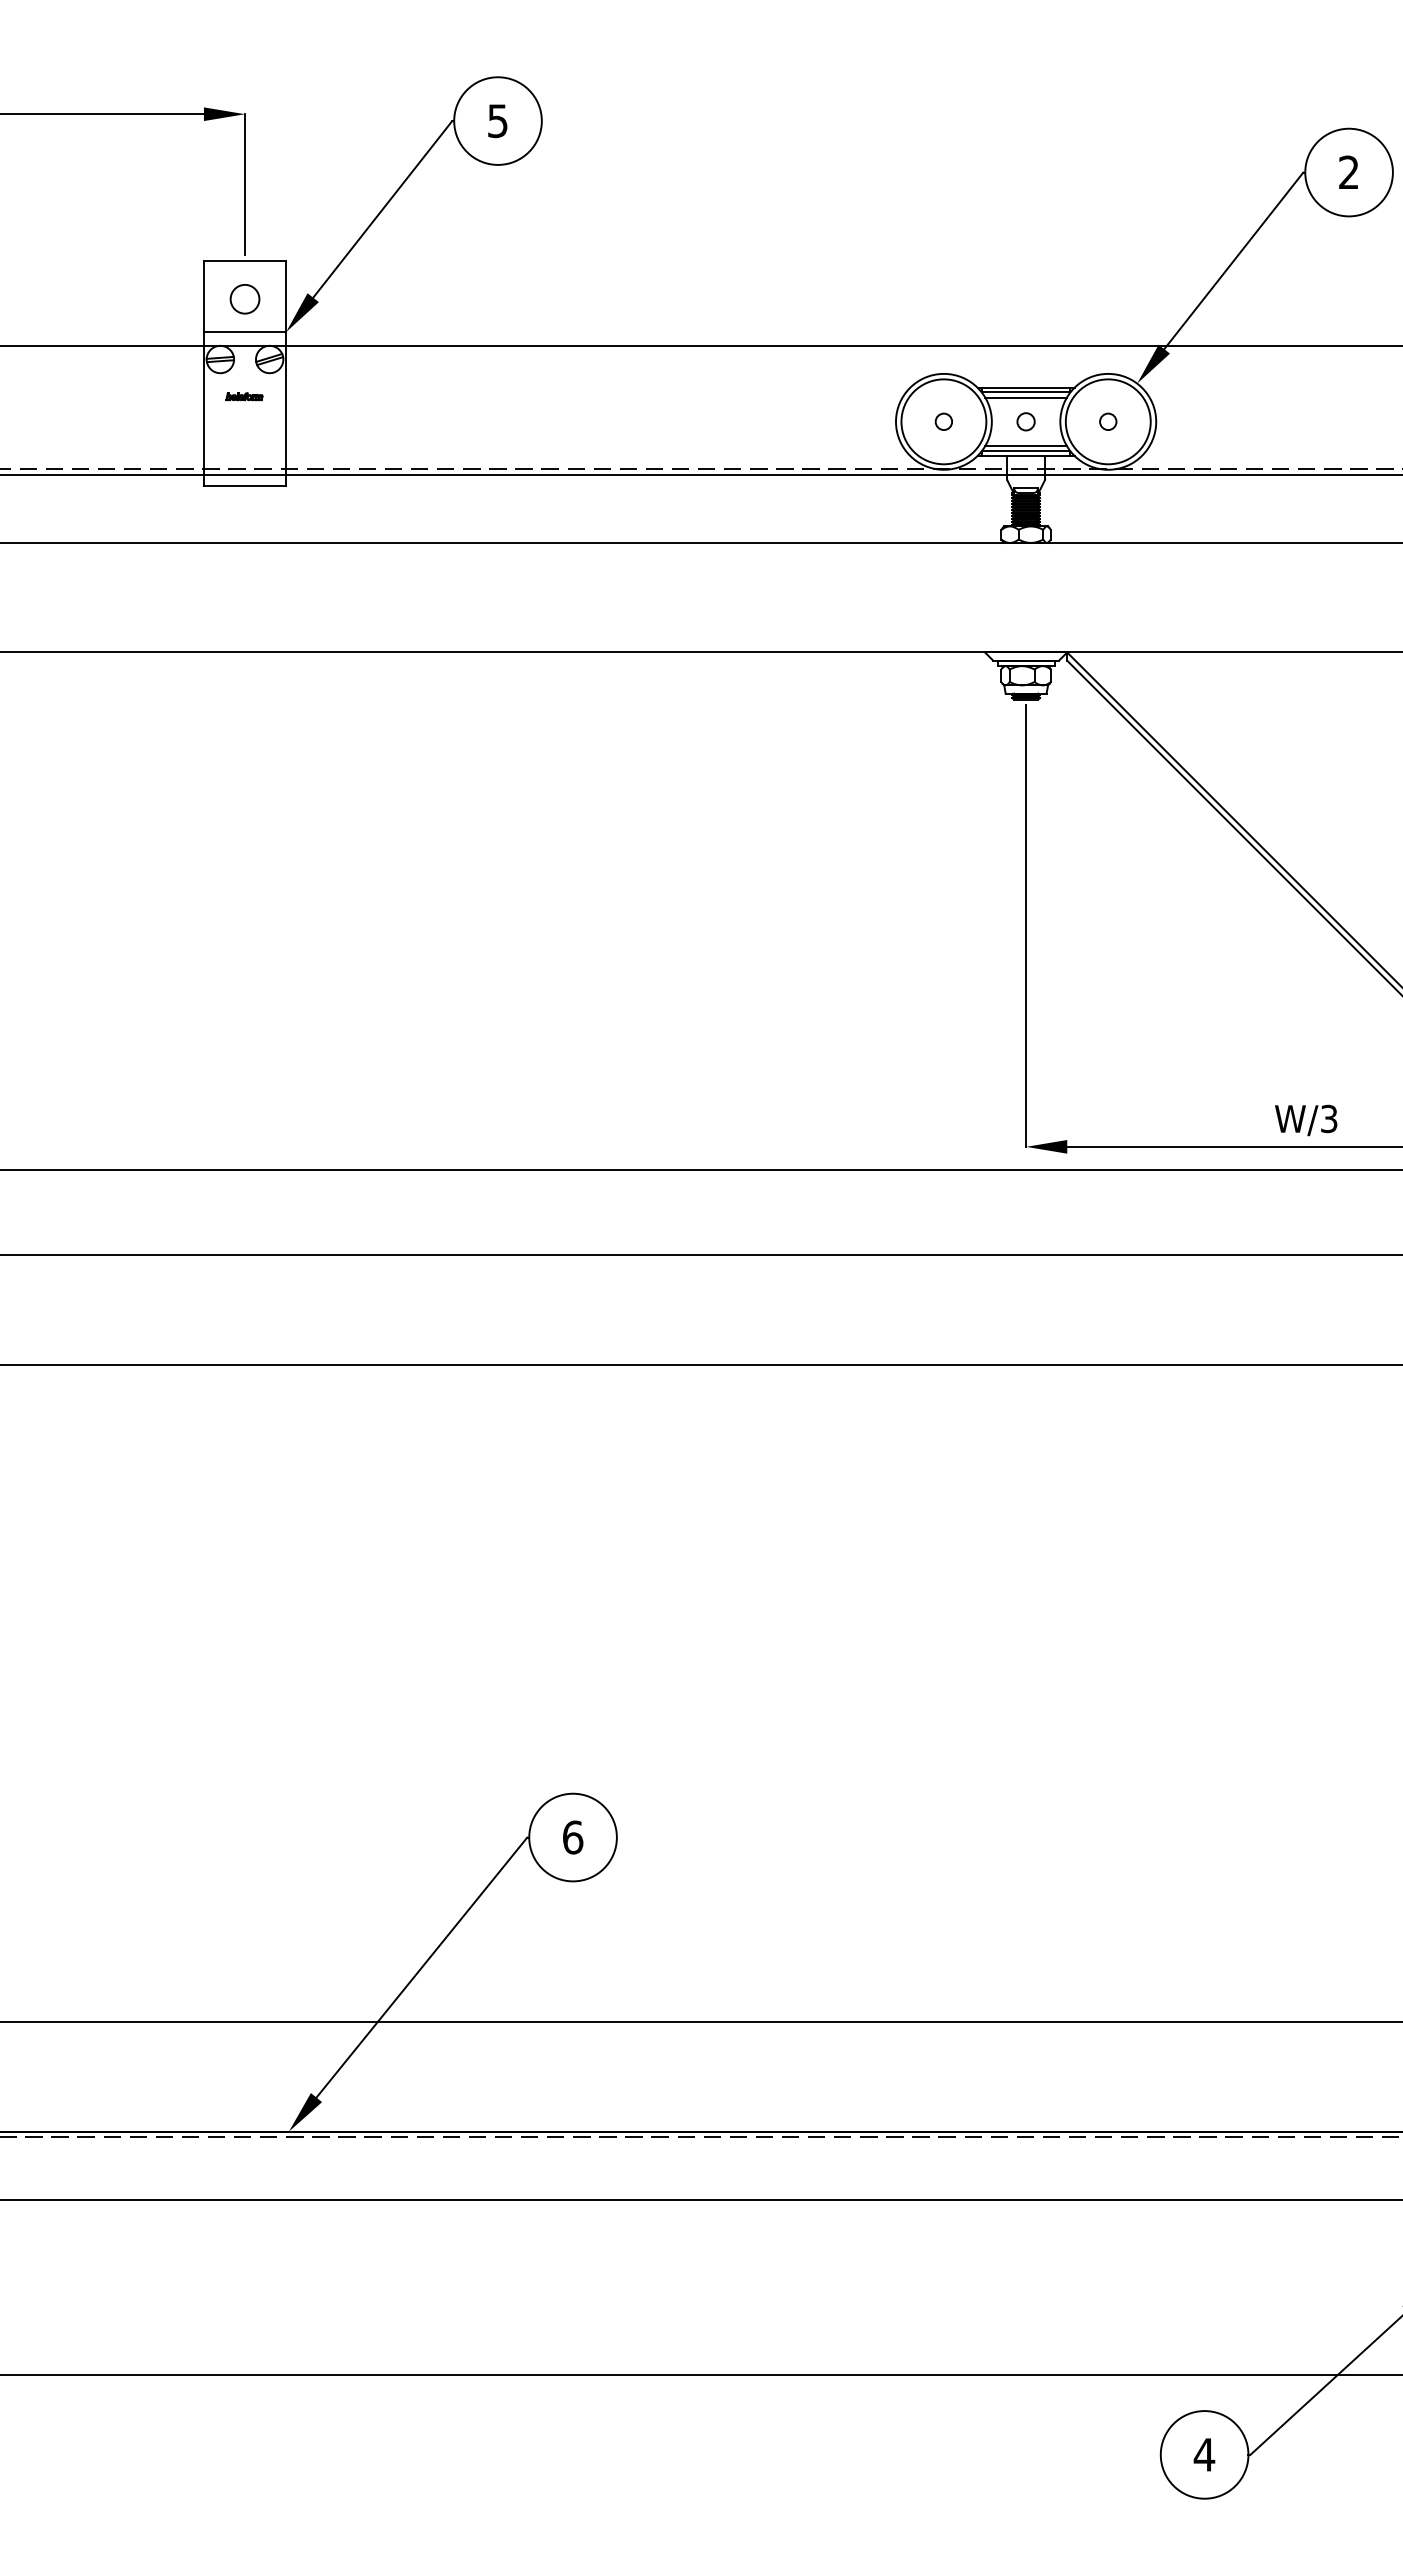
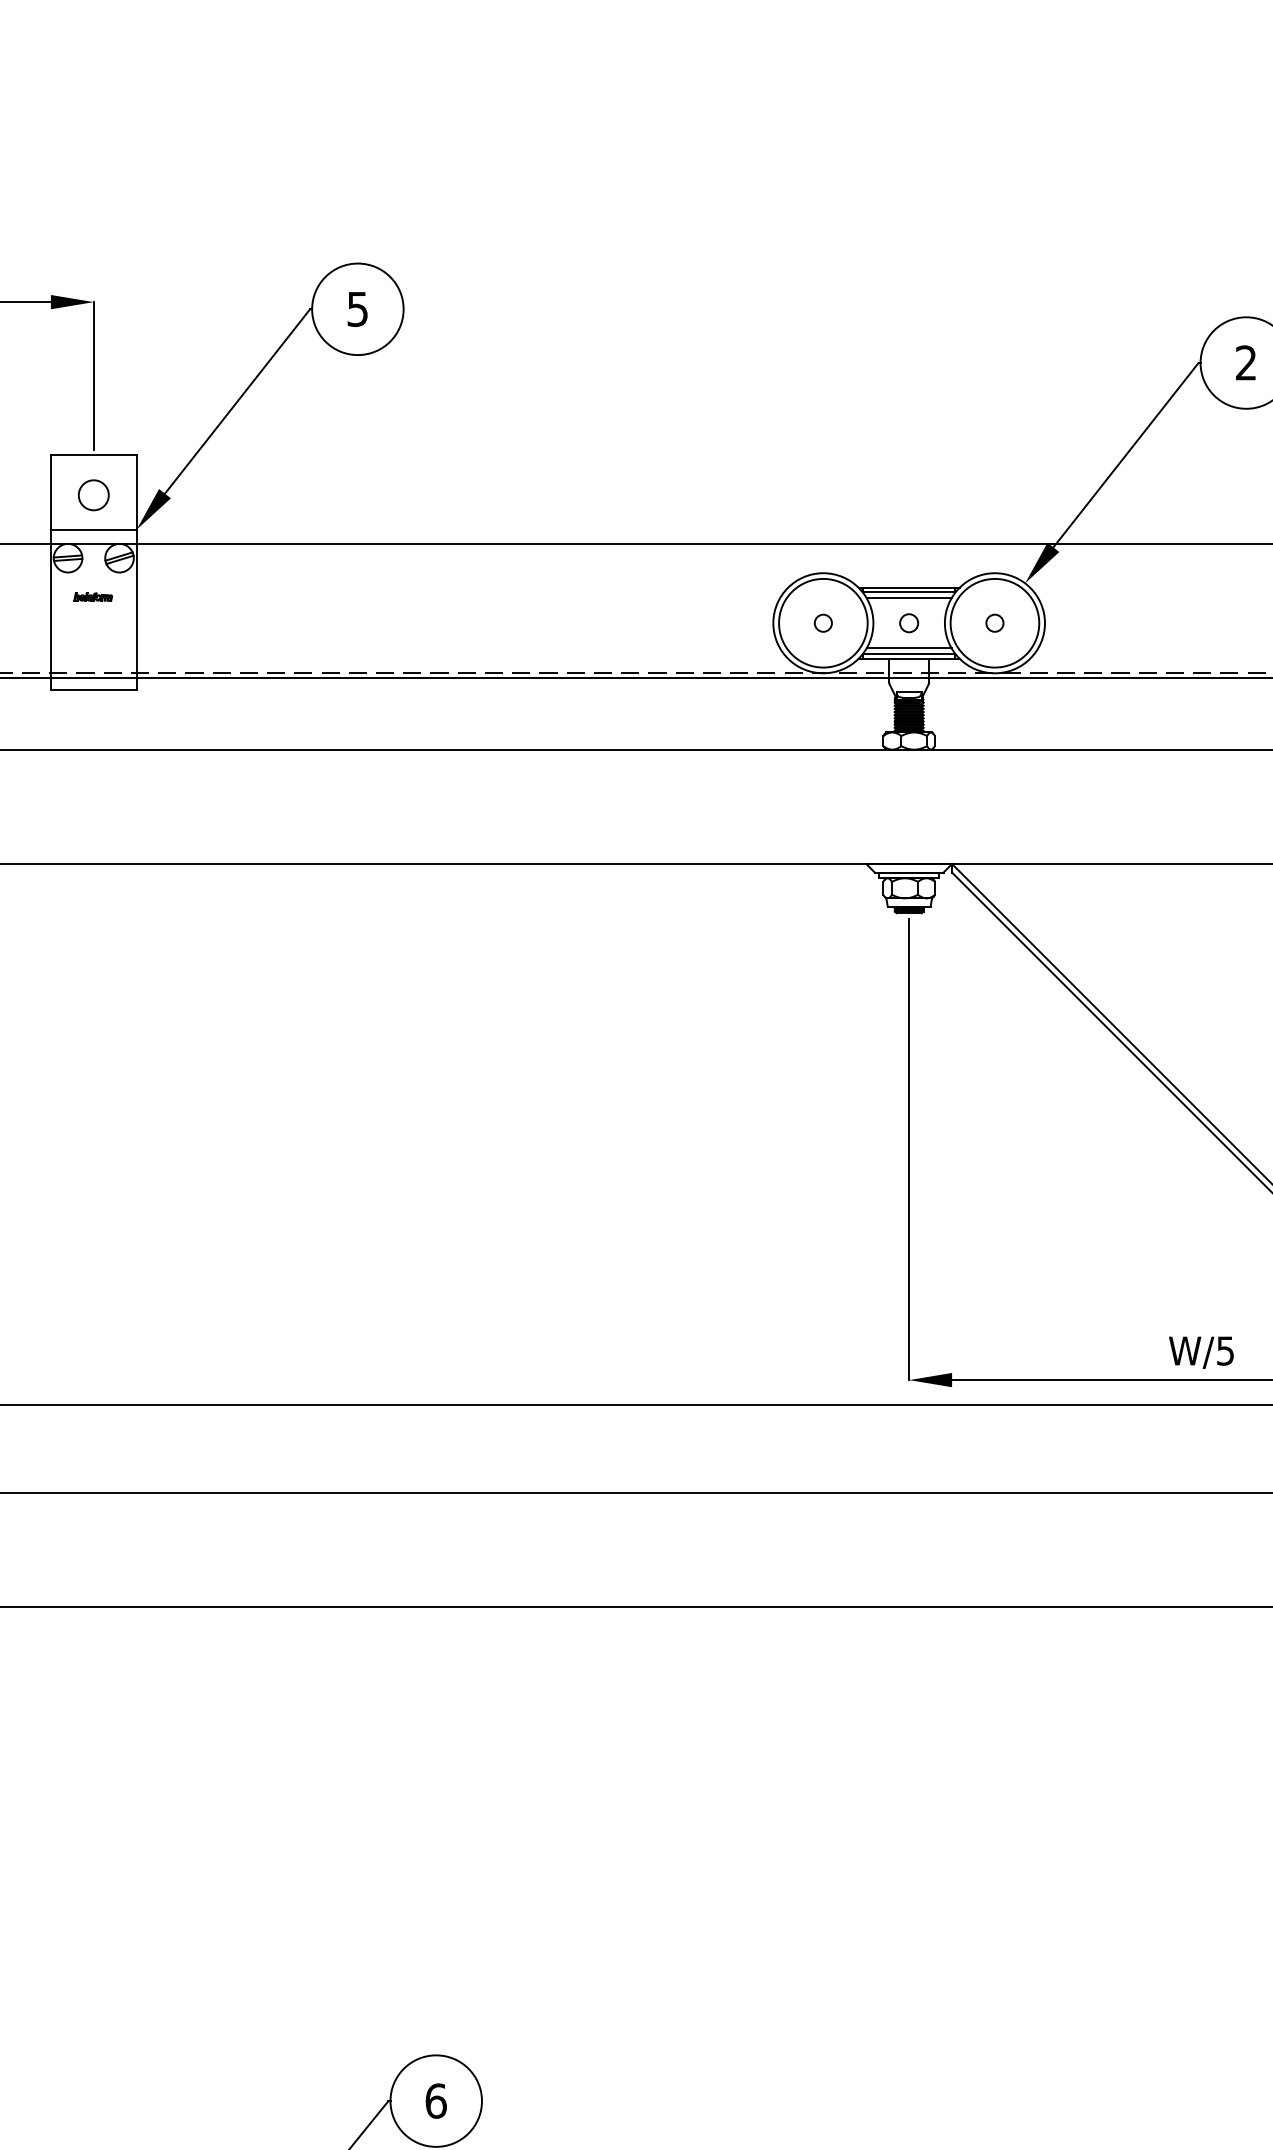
text: (1329, 1118) -> (1225, 1350), W/3 -> W/5

